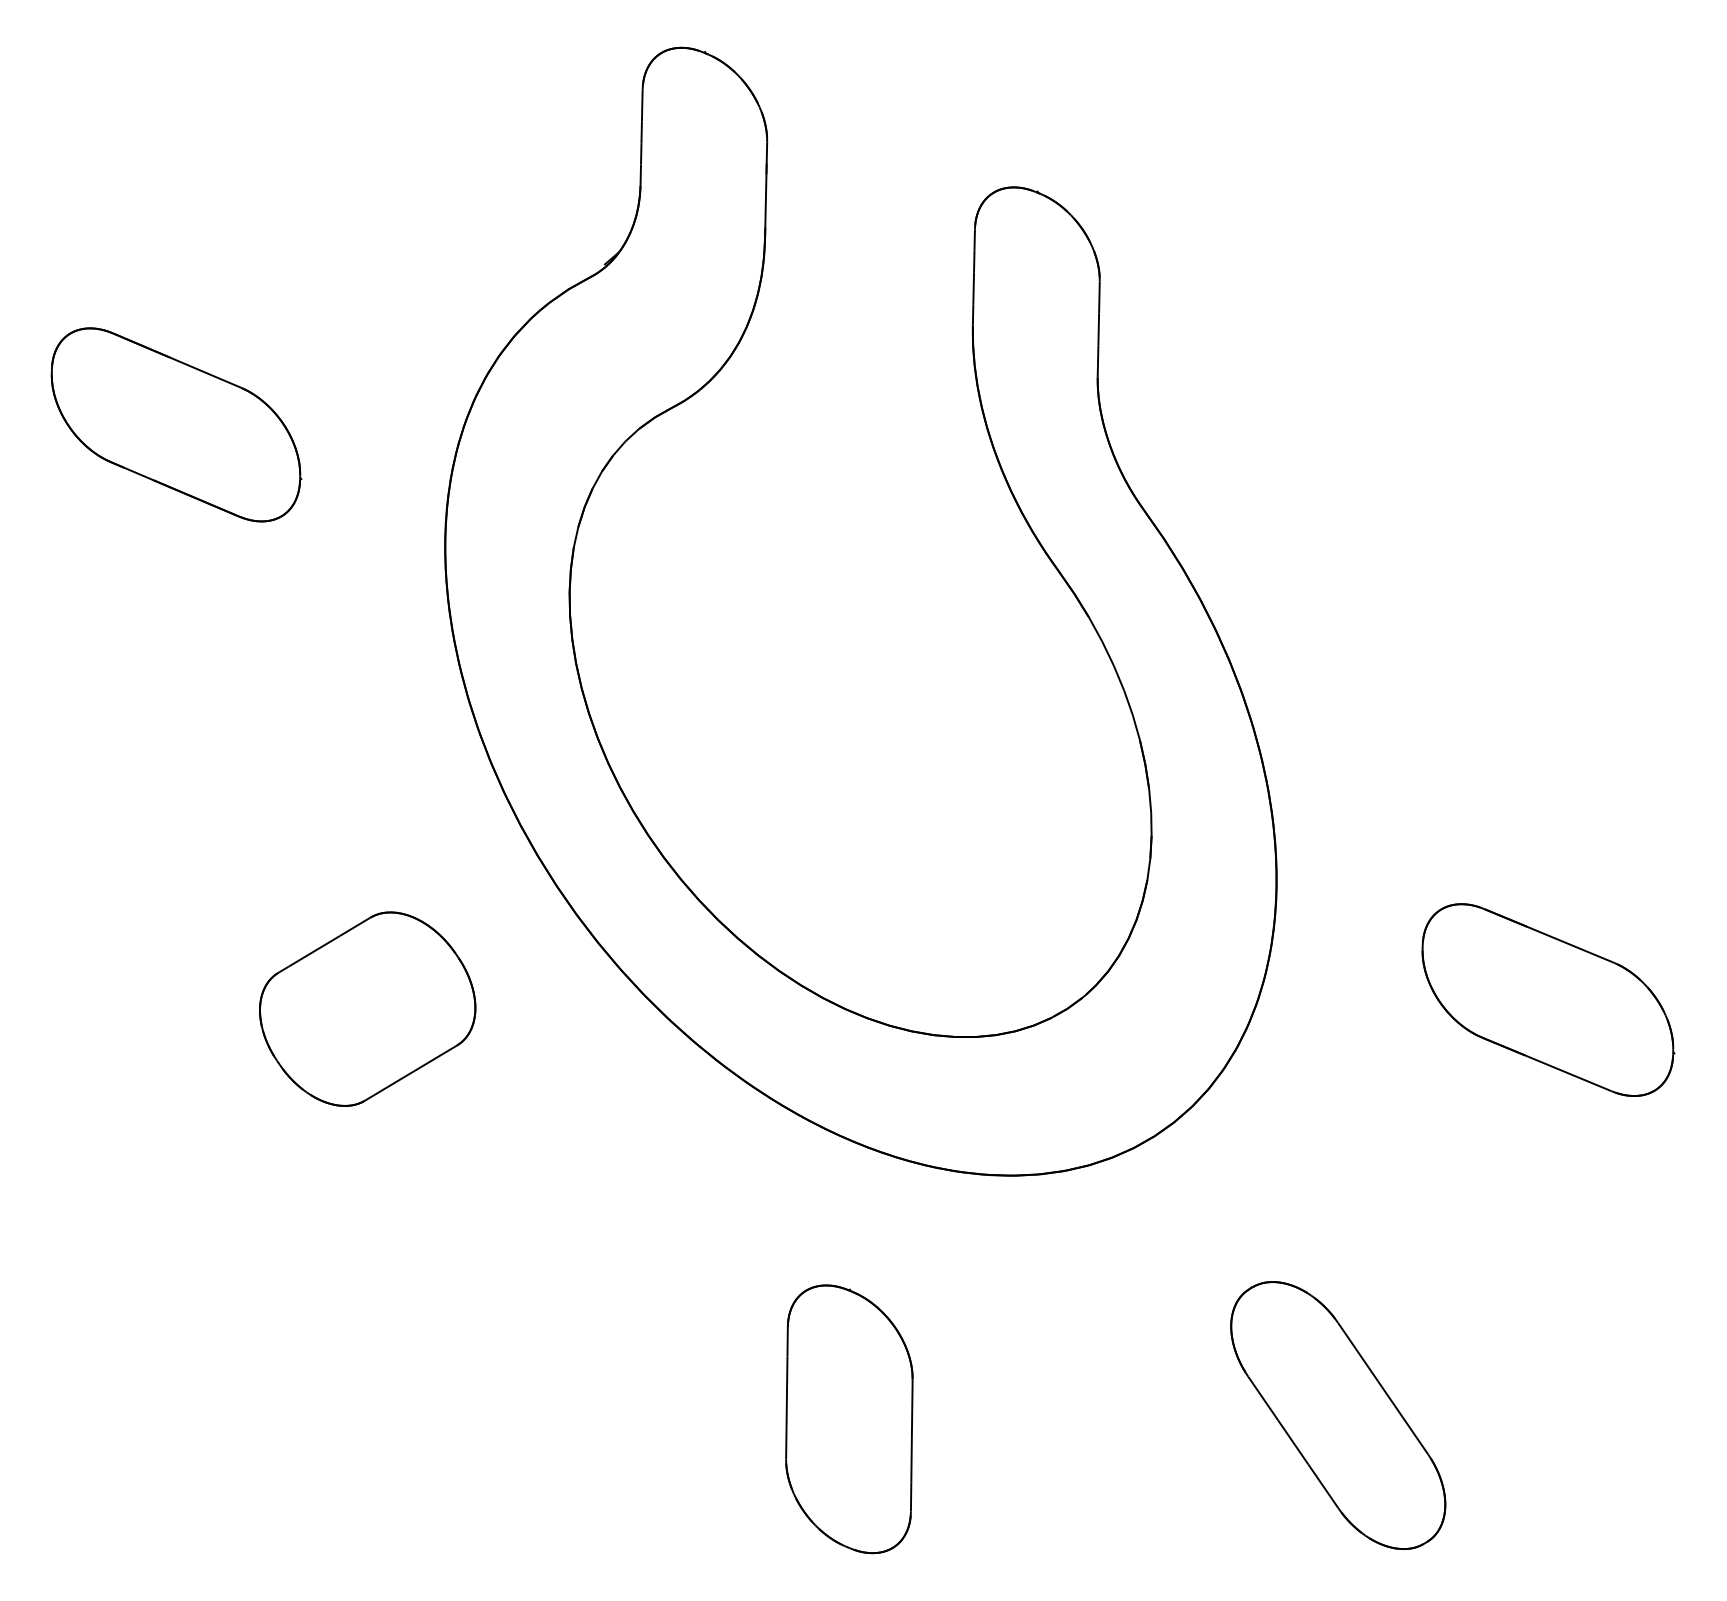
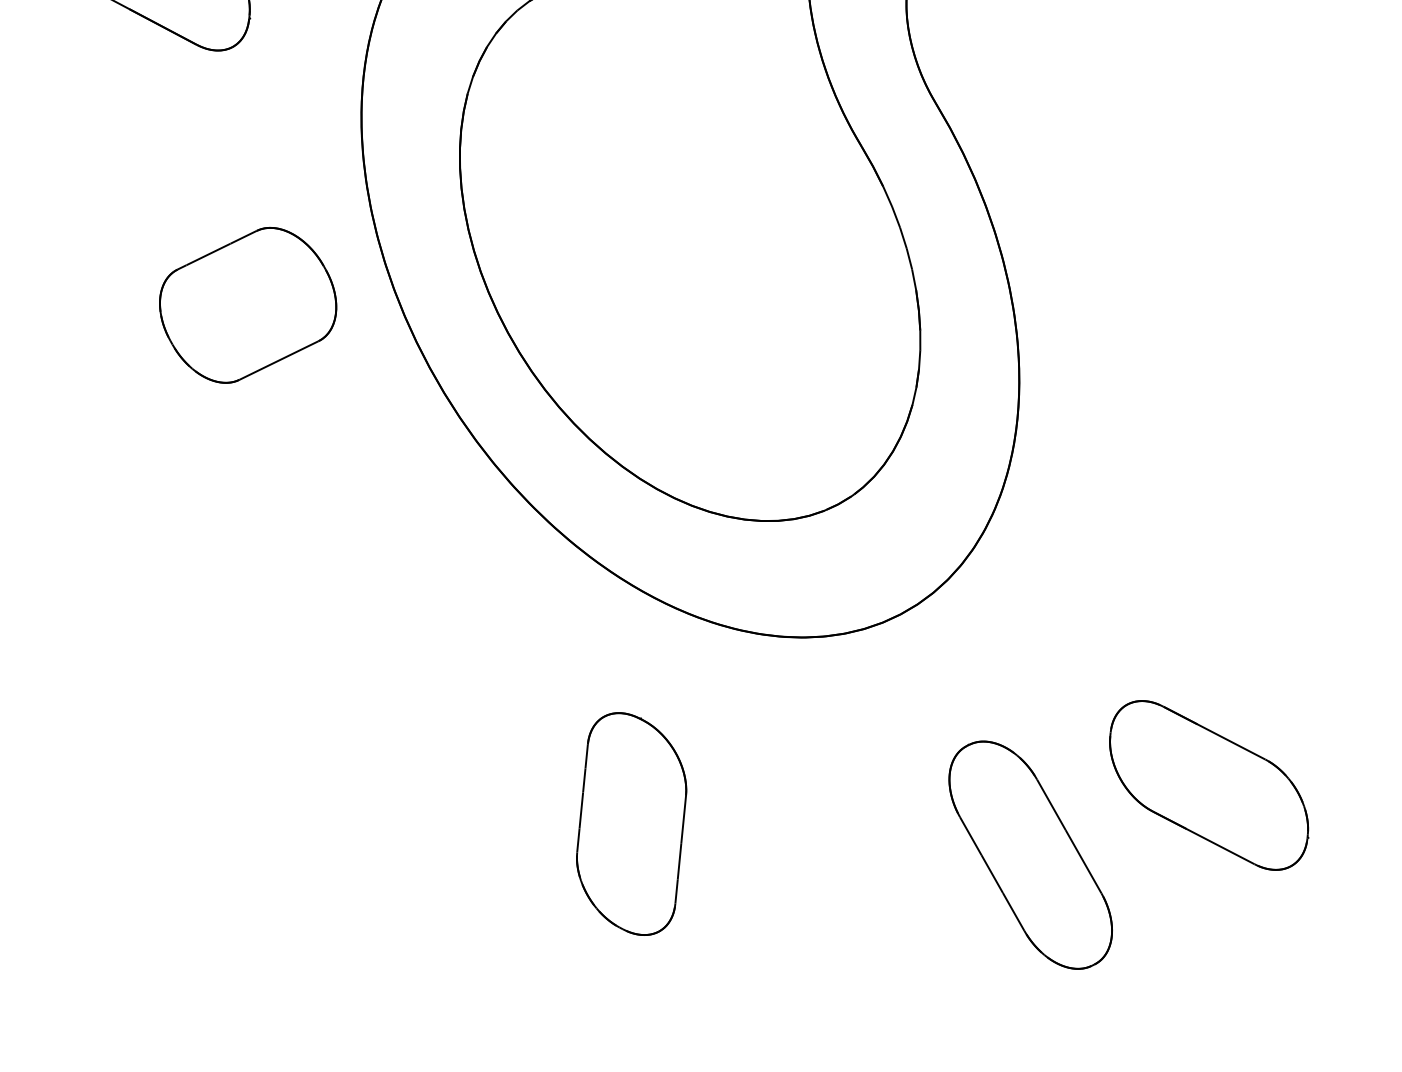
part: (1548, 999) -> (1209, 785), moved
part: (367, 1008) -> (248, 304), moved

